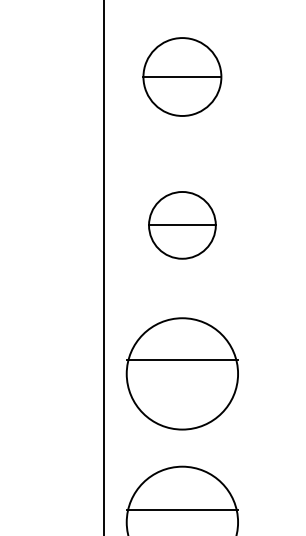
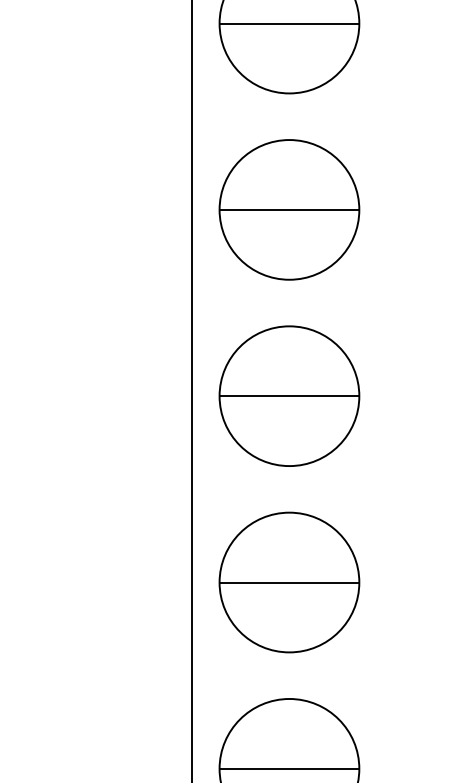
part: (182, 76) -> (289, 209), size x1.43
part: (182, 224) -> (289, 395), size x1.67
line: (182, 359) -> (289, 582), moved
line: (182, 510) -> (289, 768), moved

